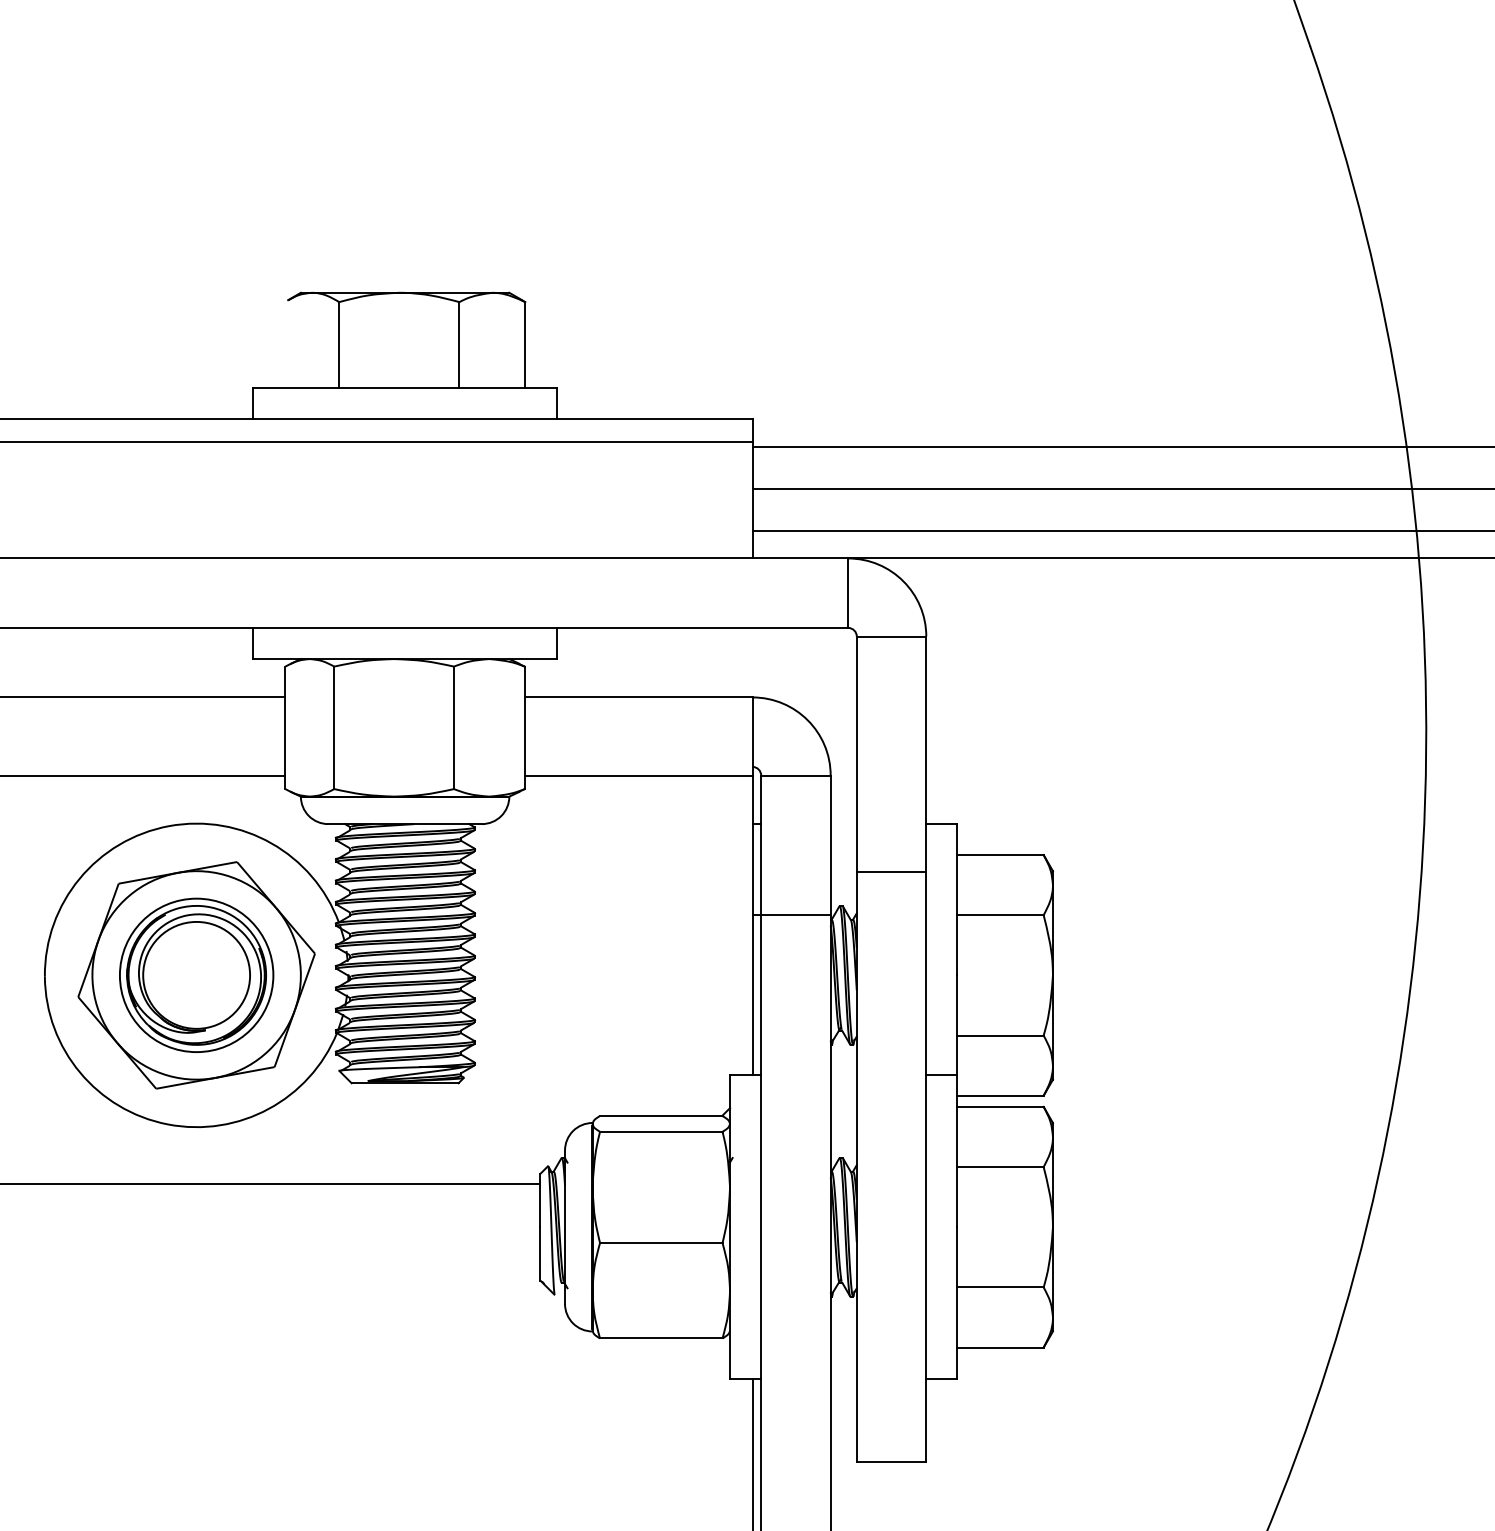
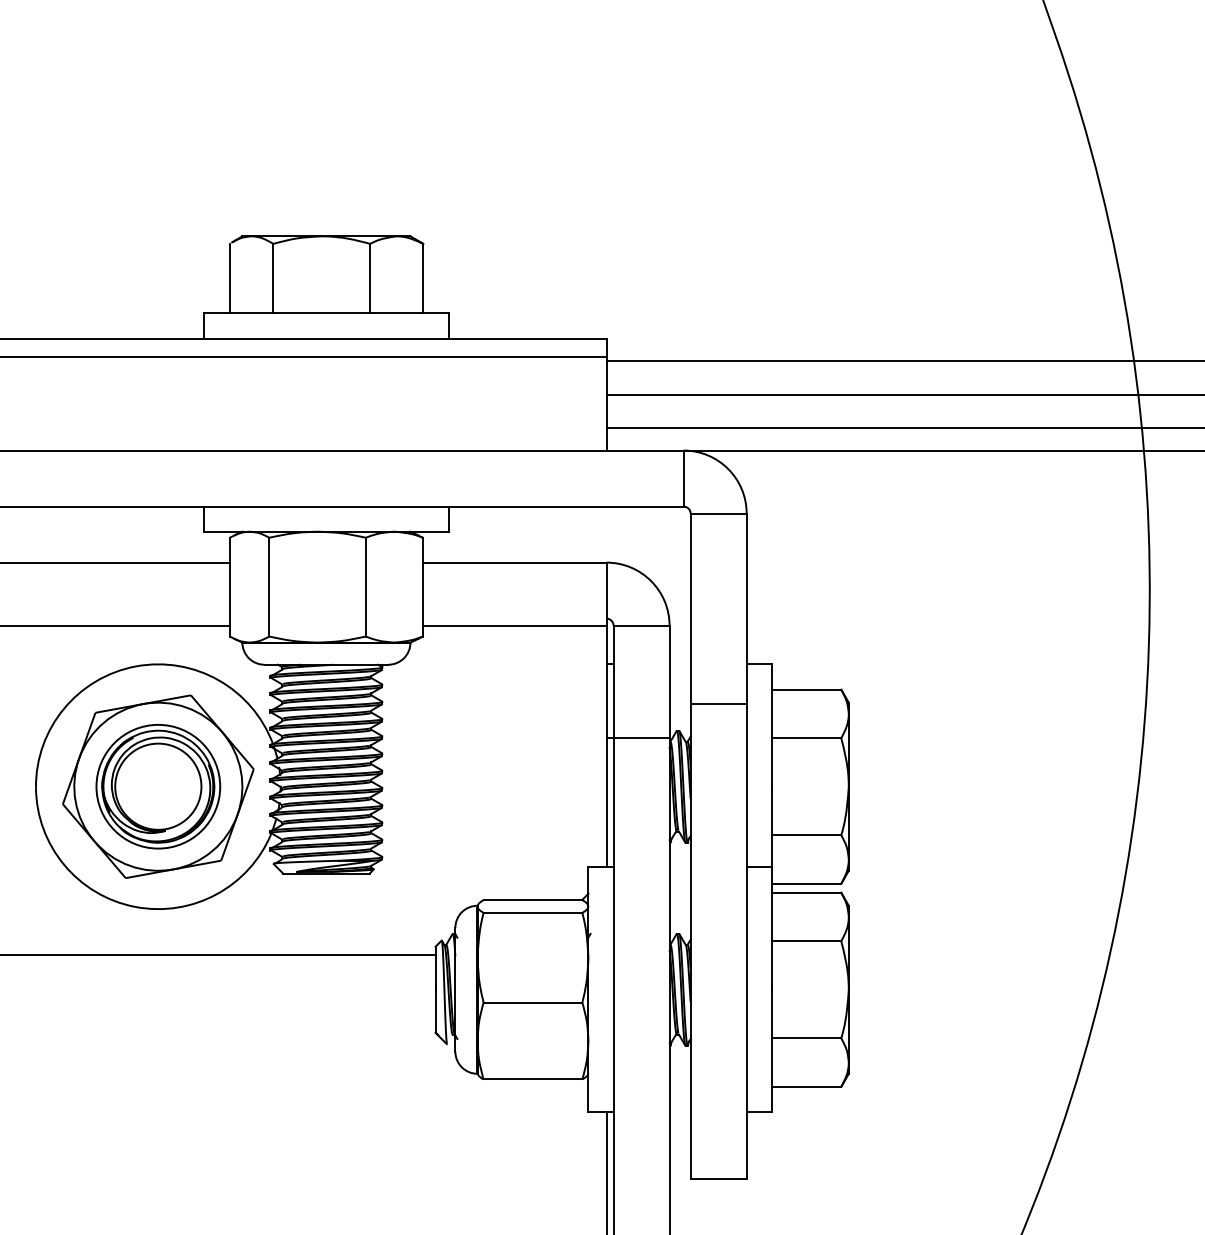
line: (284, 345) -> (229, 278), added

